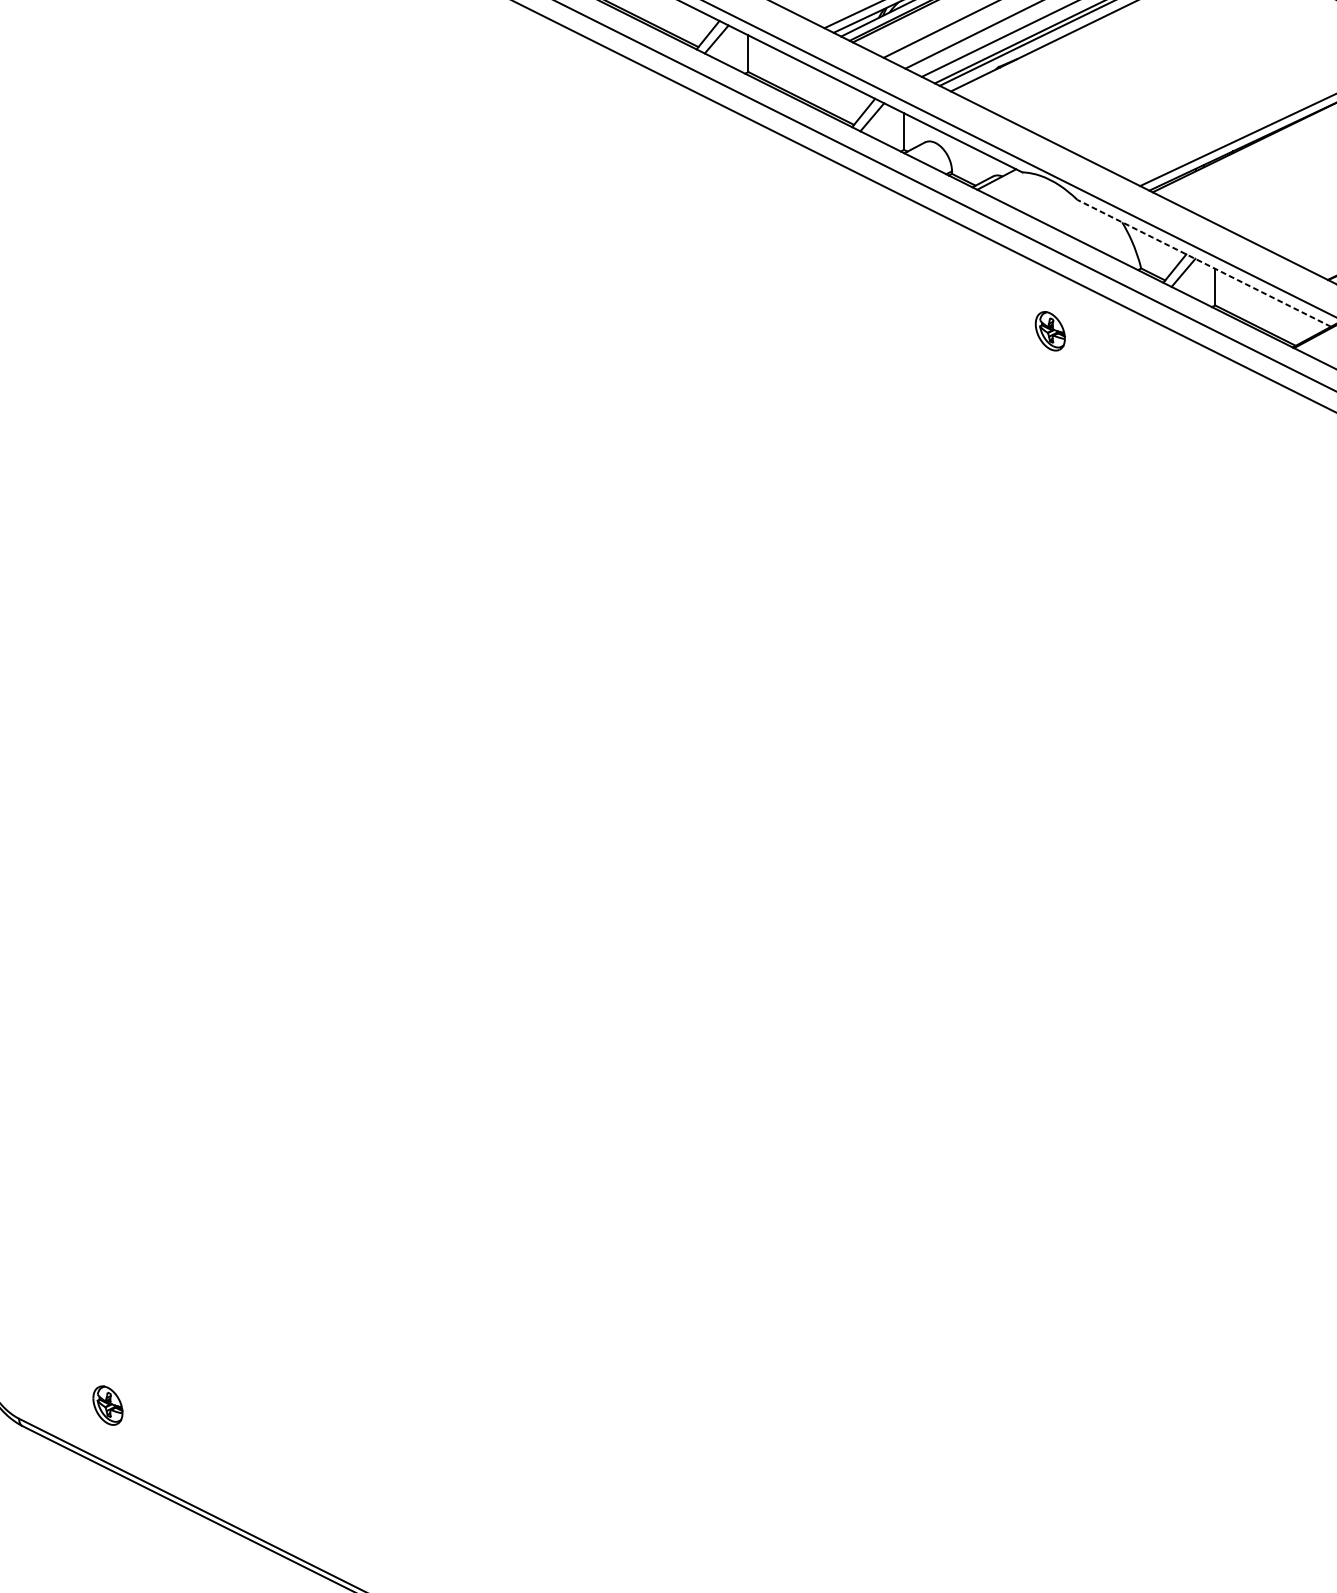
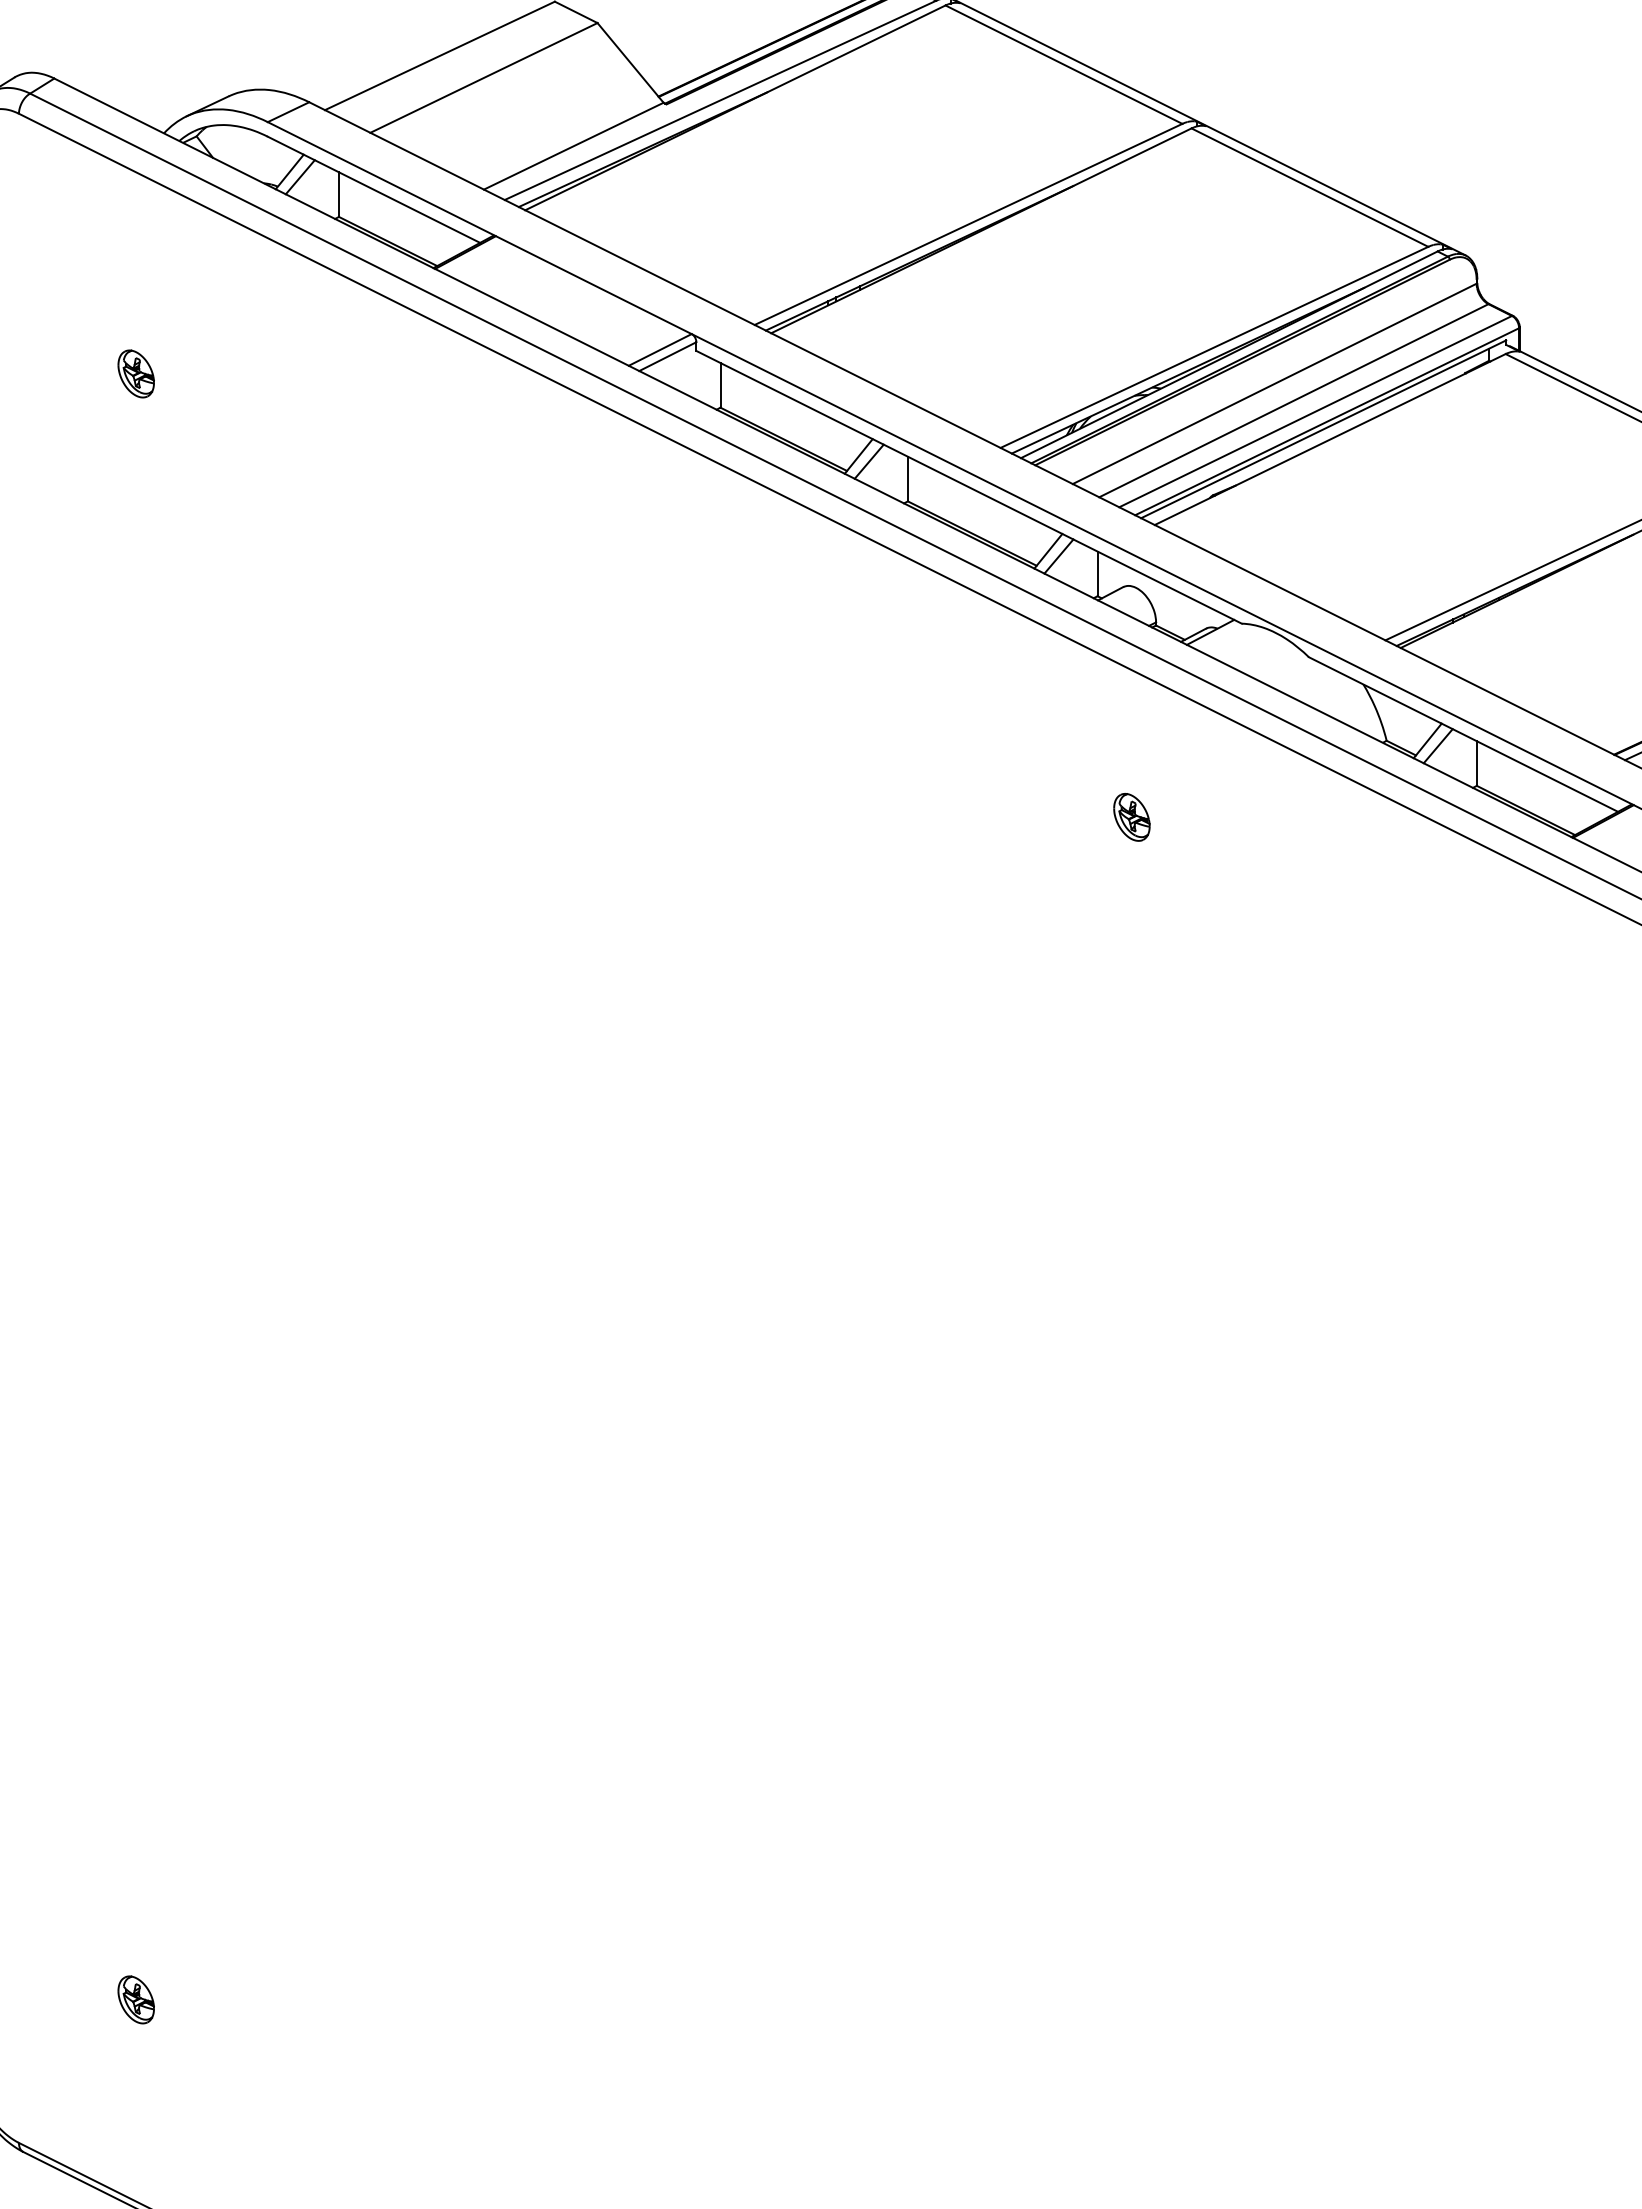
line: (1204, 263) -> (1463, 734), dashed -> solid
part: (1049, 331) -> (1131, 817), moved
part: (107, 1405) -> (135, 1999), moved

